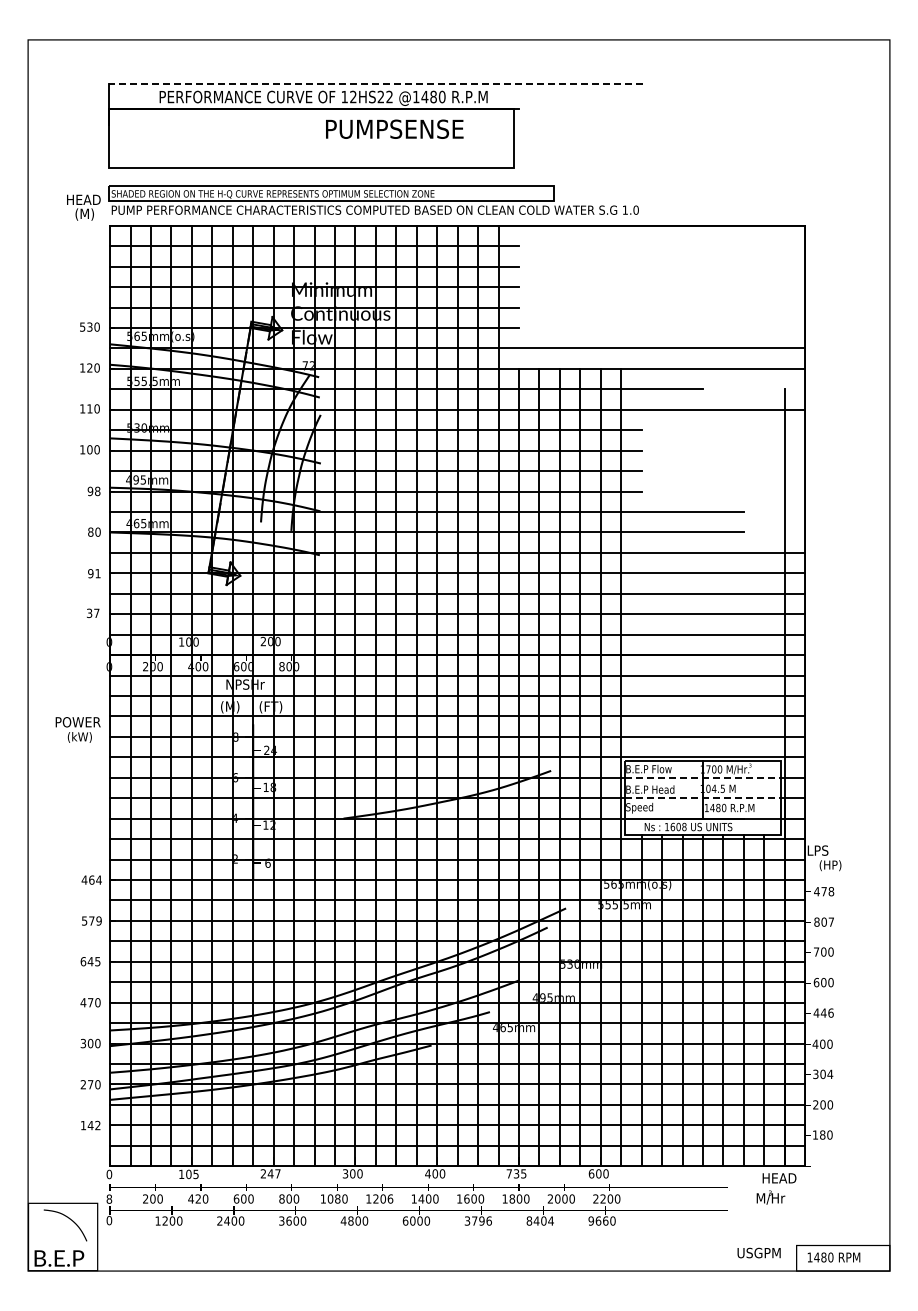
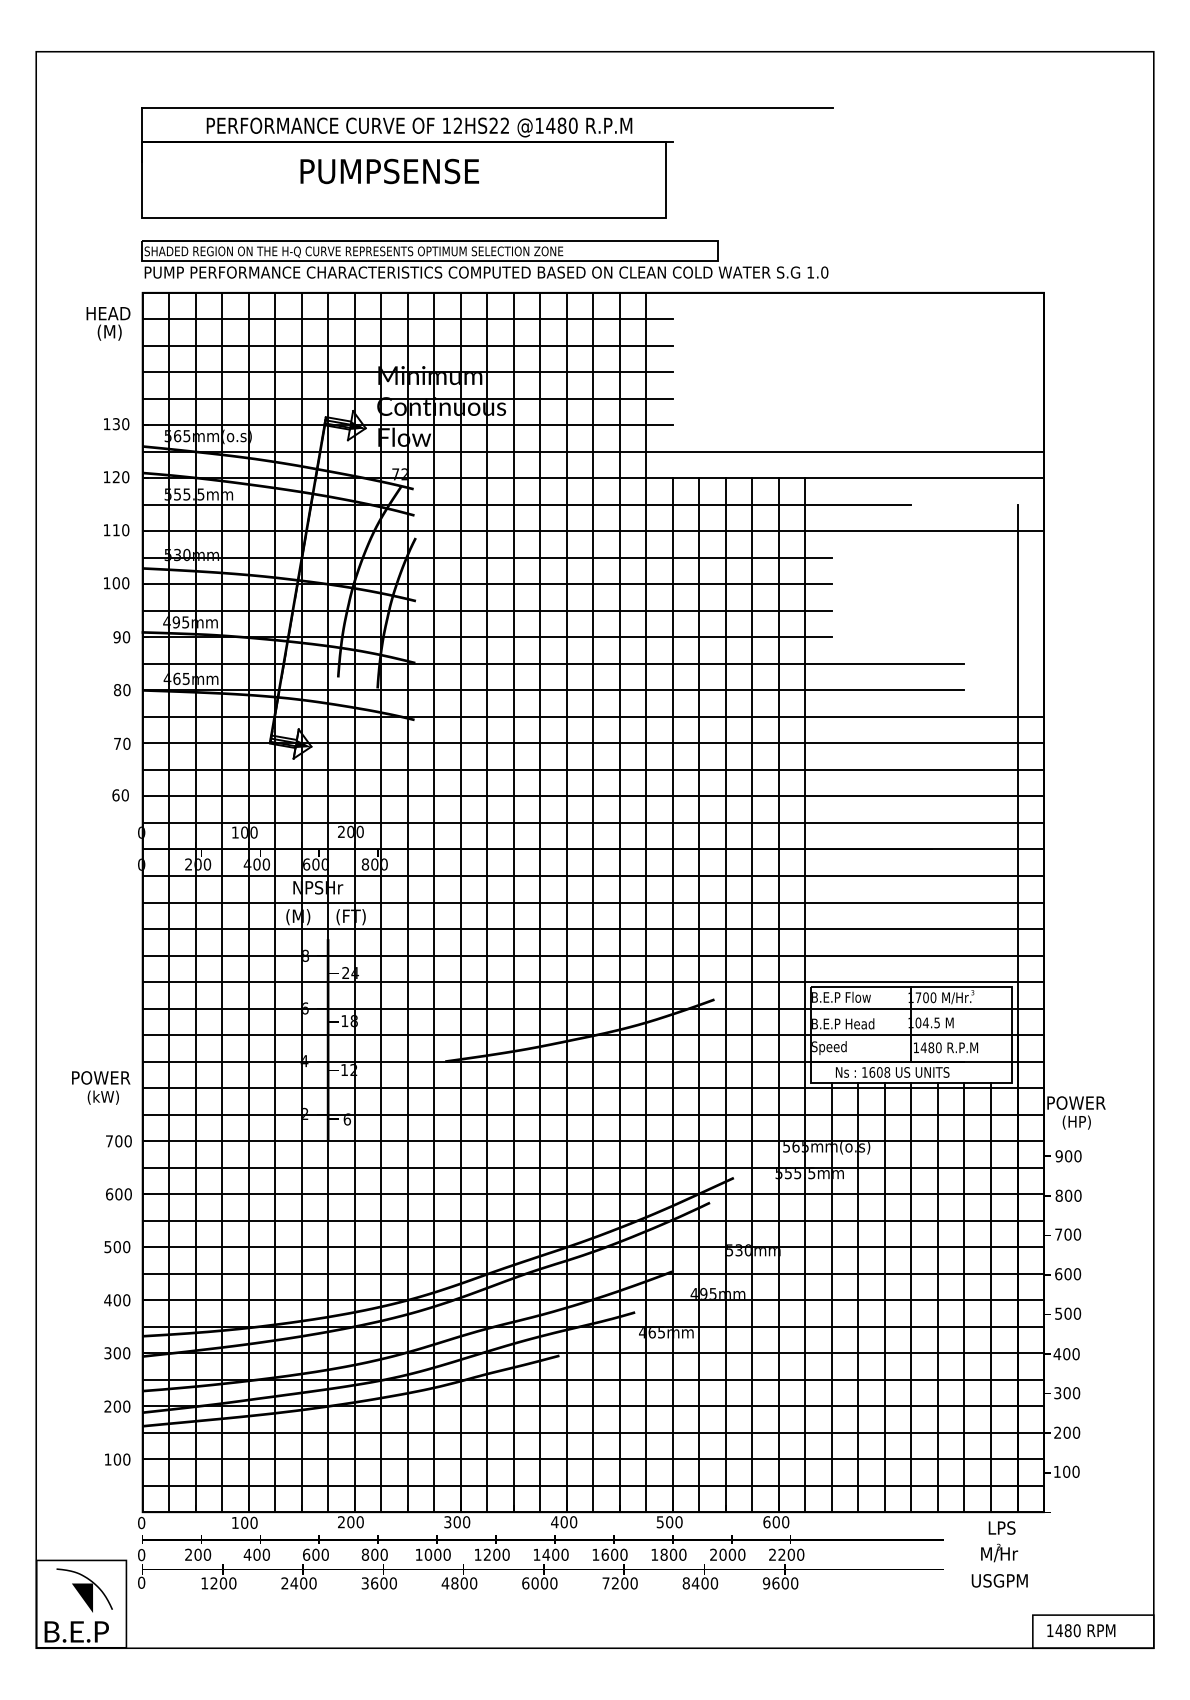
line: (376, 83) -> (488, 108), dashed -> solid
text: (394, 128) -> (389, 170), moved
text: (83, 207) -> (108, 323), moved
text: (82, 326) -> (106, 423), 530 -> 130
text: (97, 491) -> (126, 637), 98 -> 90
text: (94, 573) -> (122, 743), 91 -> 70
text: (92, 613) -> (119, 795), 37 -> 60
text: (77, 729) -> (100, 1087), moved
line: (703, 777) -> (912, 1008), dashed -> solid
line: (703, 798) -> (912, 1035), dashed -> solid
text: (830, 850) -> (1076, 1102), LPS -> POWER
text: (91, 879) -> (118, 1140), 464 -> 700
text: (824, 891) -> (1068, 1156), 478 -> 900
text: (91, 920) -> (118, 1193), 579 -> 600
text: (831, 921) -> (1078, 1194), 807 -> 800
text: (90, 961) -> (117, 1246), 645 -> 500
text: (90, 1002) -> (117, 1299), 470 -> 400
text: (823, 1012) -> (1067, 1312), 446 -> 500
text: (830, 1074) -> (1076, 1393), 304 -> 300
text: (90, 1084) -> (117, 1406), 270 -> 200
text: (93, 1125) -> (121, 1459), 142 -> 100
text: (822, 1134) -> (1066, 1471), 180 -> 100
text: (195, 1173) -> (253, 1521), 105 -> 100
text: (273, 1173) -> (354, 1521), 247 -> 200
text: (516, 1173) -> (669, 1521), 735 -> 500
text: (780, 1178) -> (1011, 1528), HEAD -> LPS
text: (109, 1198) -> (141, 1554), 8 -> 0
text: (198, 1198) -> (257, 1554), 420 -> 400
text: (337, 1198) -> (437, 1554), 1080 -> 1000
text: (390, 1198) -> (506, 1554), 1206 -> 1200
text: (477, 1220) -> (618, 1582), 3796 -> 7200
text: (550, 1220) -> (713, 1582), 8404 -> 8400
text: (605, 1220) -> (784, 1582), 9660 -> 9600
fill: (63, 1232) -> (82, 1598), added
text: (758, 1252) -> (998, 1580), moved

